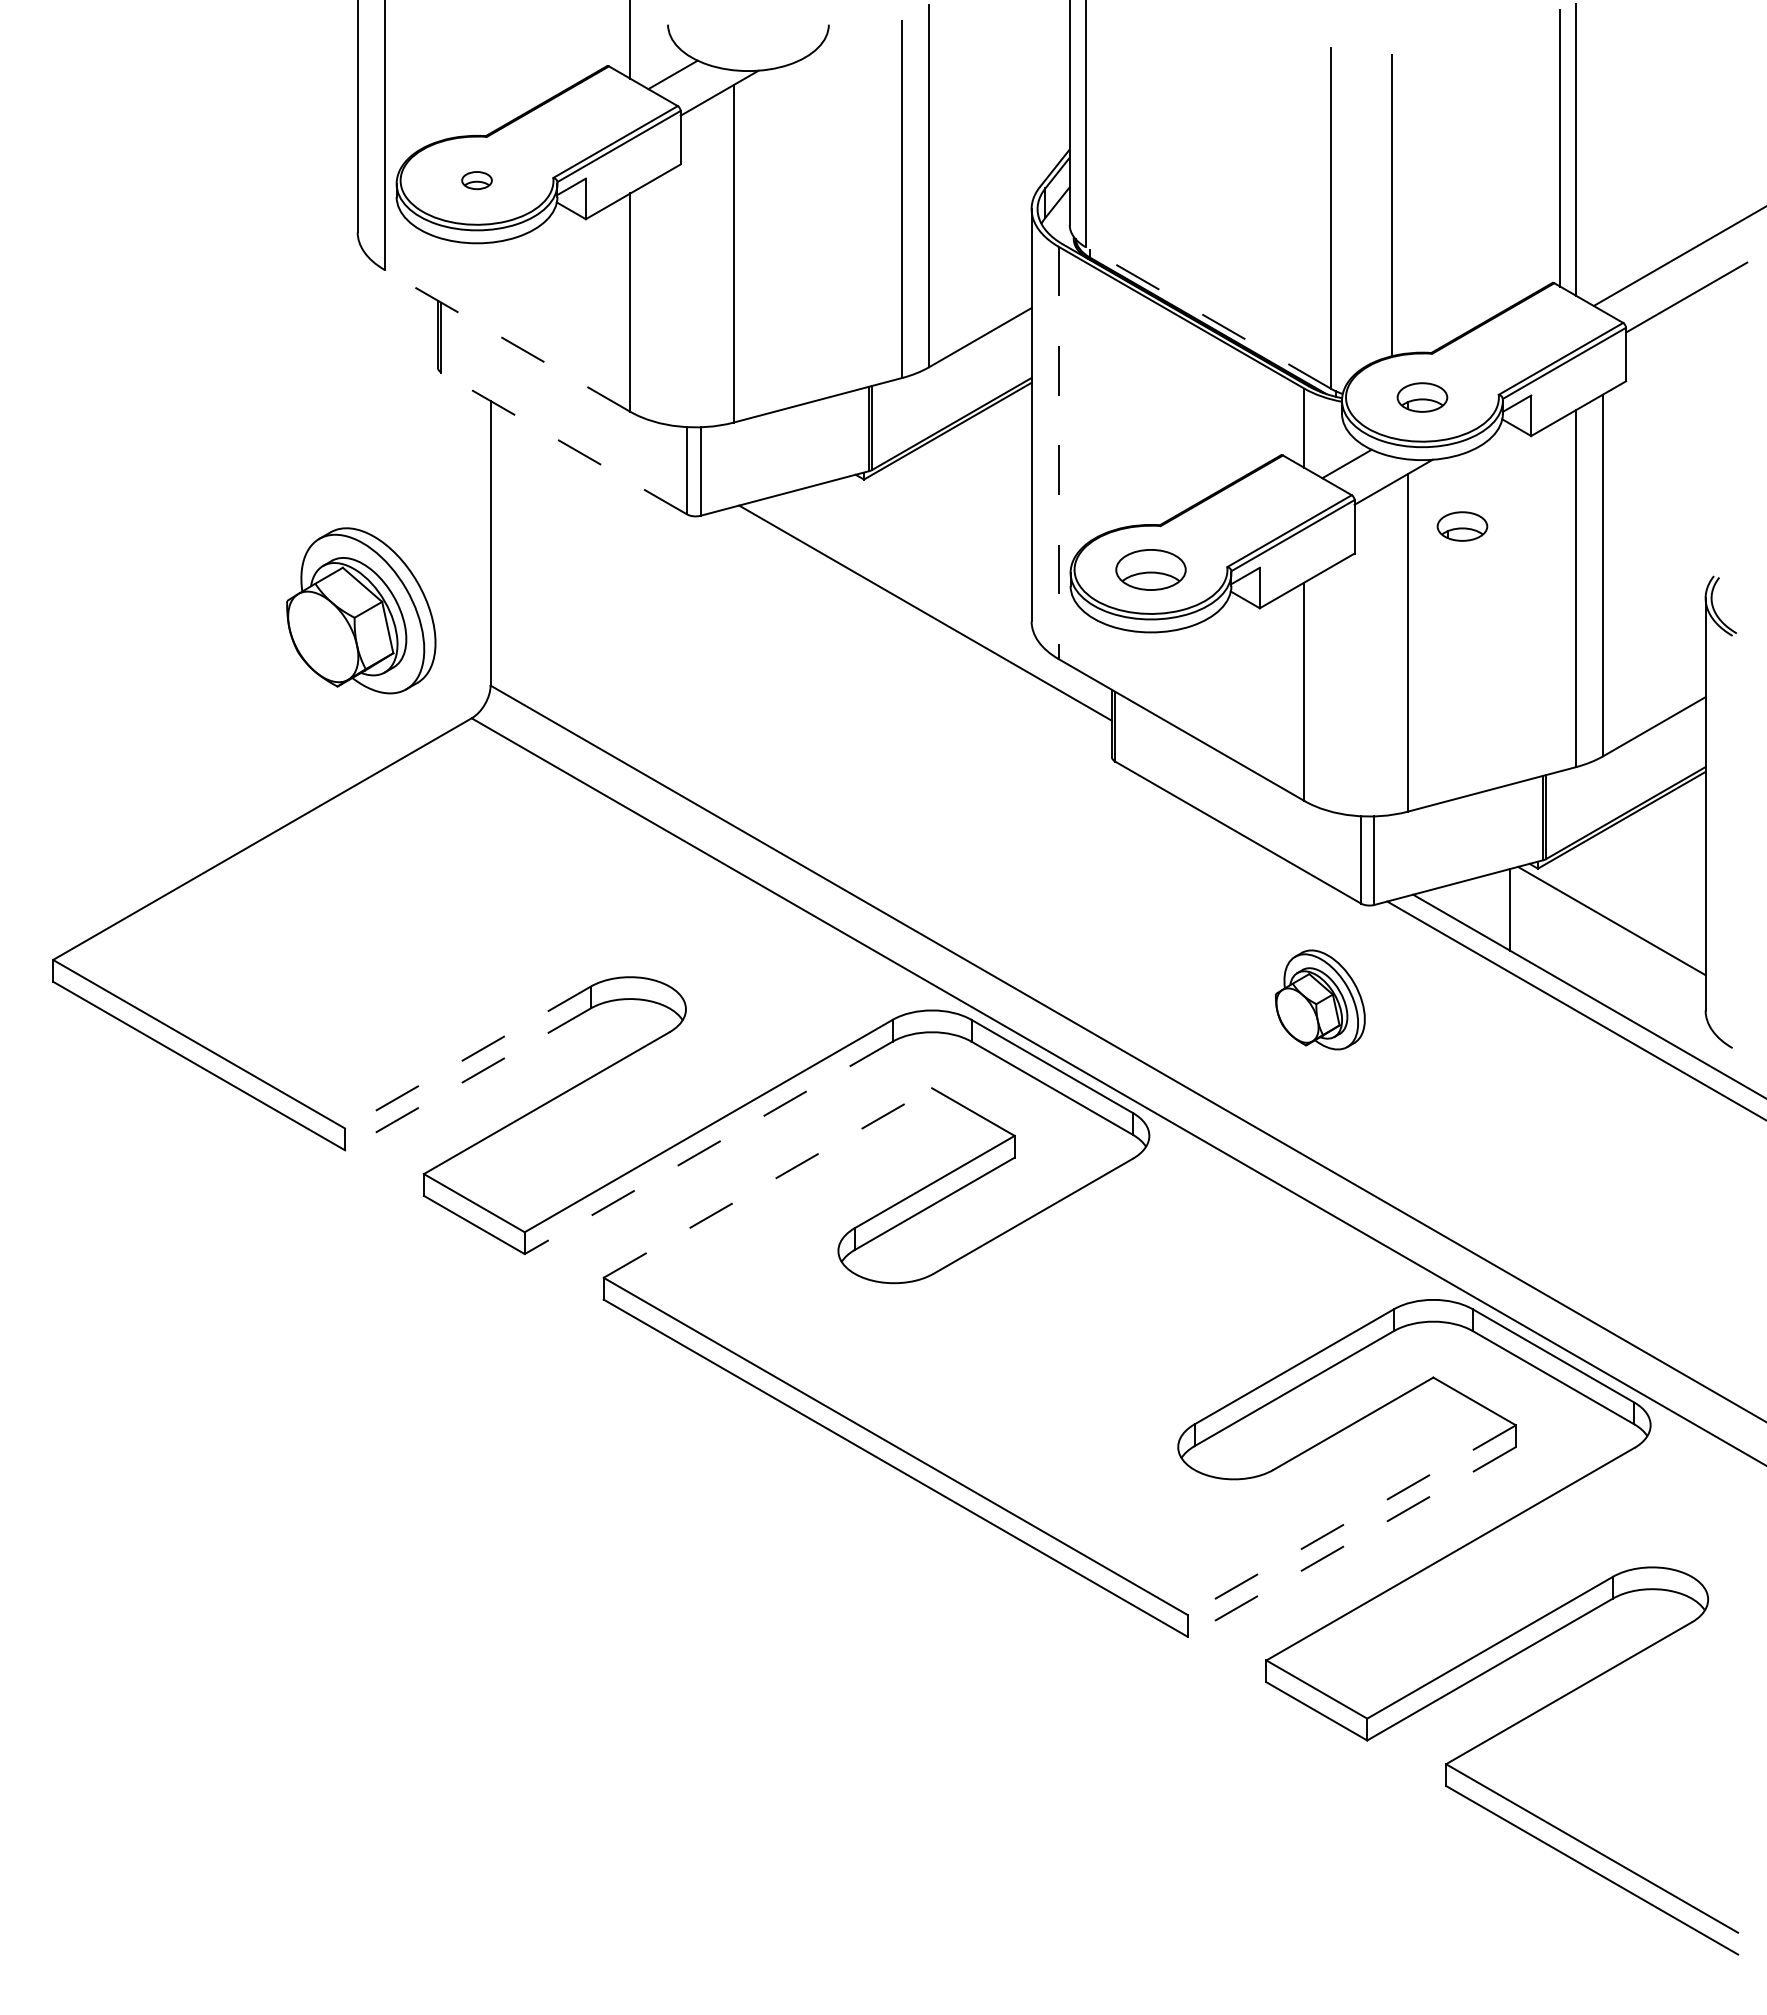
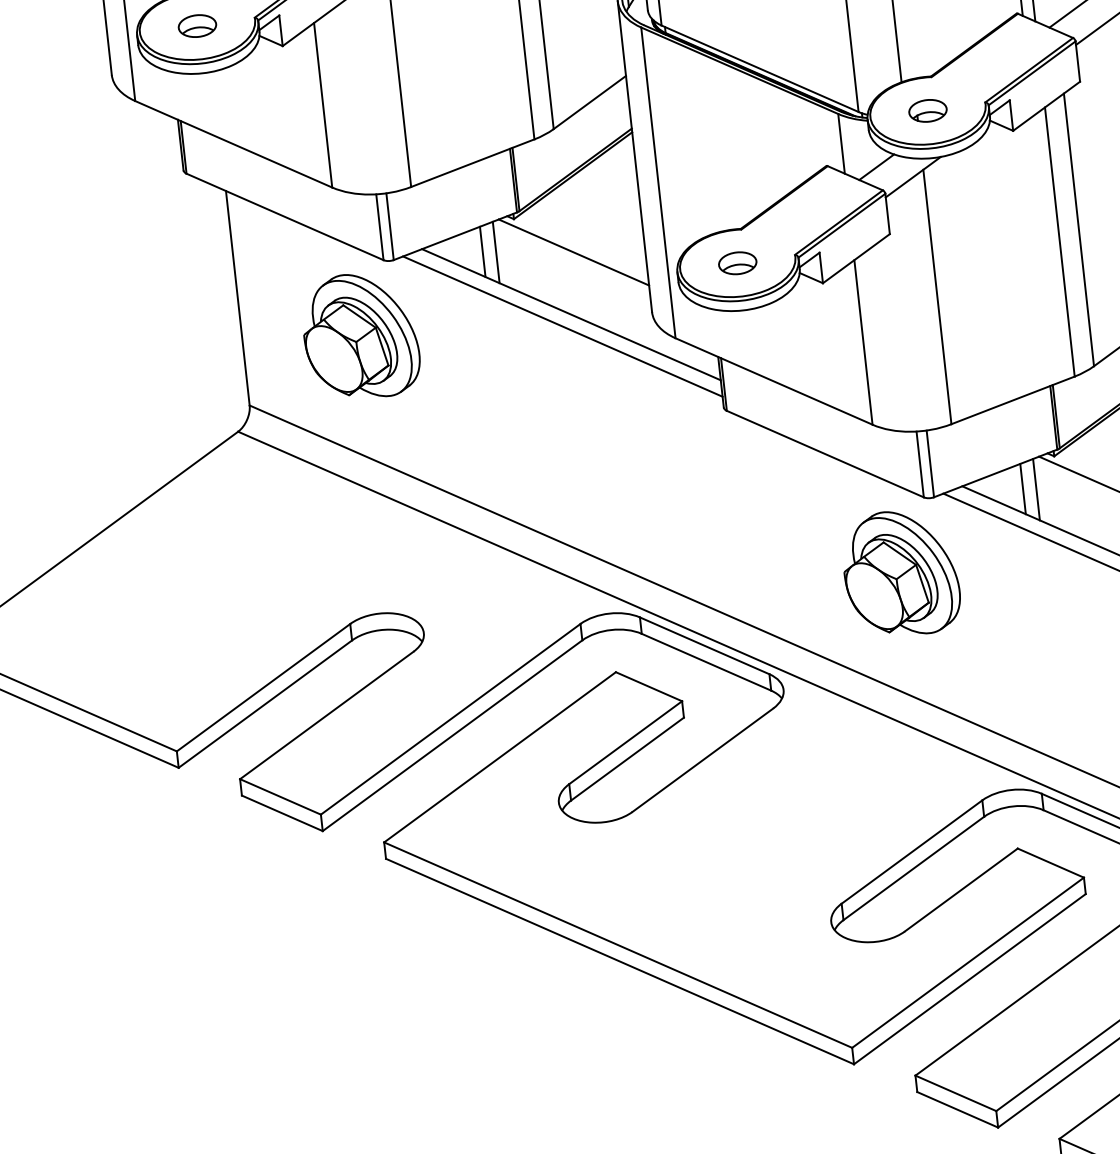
part: (476, 180) -> (197, 26), size x1.67
line: (1208, 318) -> (760, 69), dashed -> solid
line: (507, 340) -> (233, 144), dashed -> solid
line: (564, 443) -> (285, 216), dashed -> solid
line: (1058, 453) -> (658, 183), dashed -> solid
line: (818, 517) -> (482, 251), added
line: (835, 520) -> (495, 252), added
part: (1462, 526) -> (968, 204), removed
line: (937, 531) -> (573, 252), added
part: (1150, 569) -> (737, 263), size x0.71
part: (361, 610) -> (360, 335), moved
line: (912, 627) -> (562, 326), added
line: (1492, 906) -> (1023, 488), added
part: (1320, 999) -> (901, 573), size x1.67
line: (467, 1057) -> (263, 687), dashed -> solid
line: (467, 1079) -> (265, 704), dashed -> solid
line: (708, 1148) -> (452, 736), dashed -> solid
line: (767, 1183) -> (499, 757), dashed -> solid
line: (1351, 1520) -> (967, 963), dashed -> solid
line: (1351, 1541) -> (969, 978), dashed -> solid

